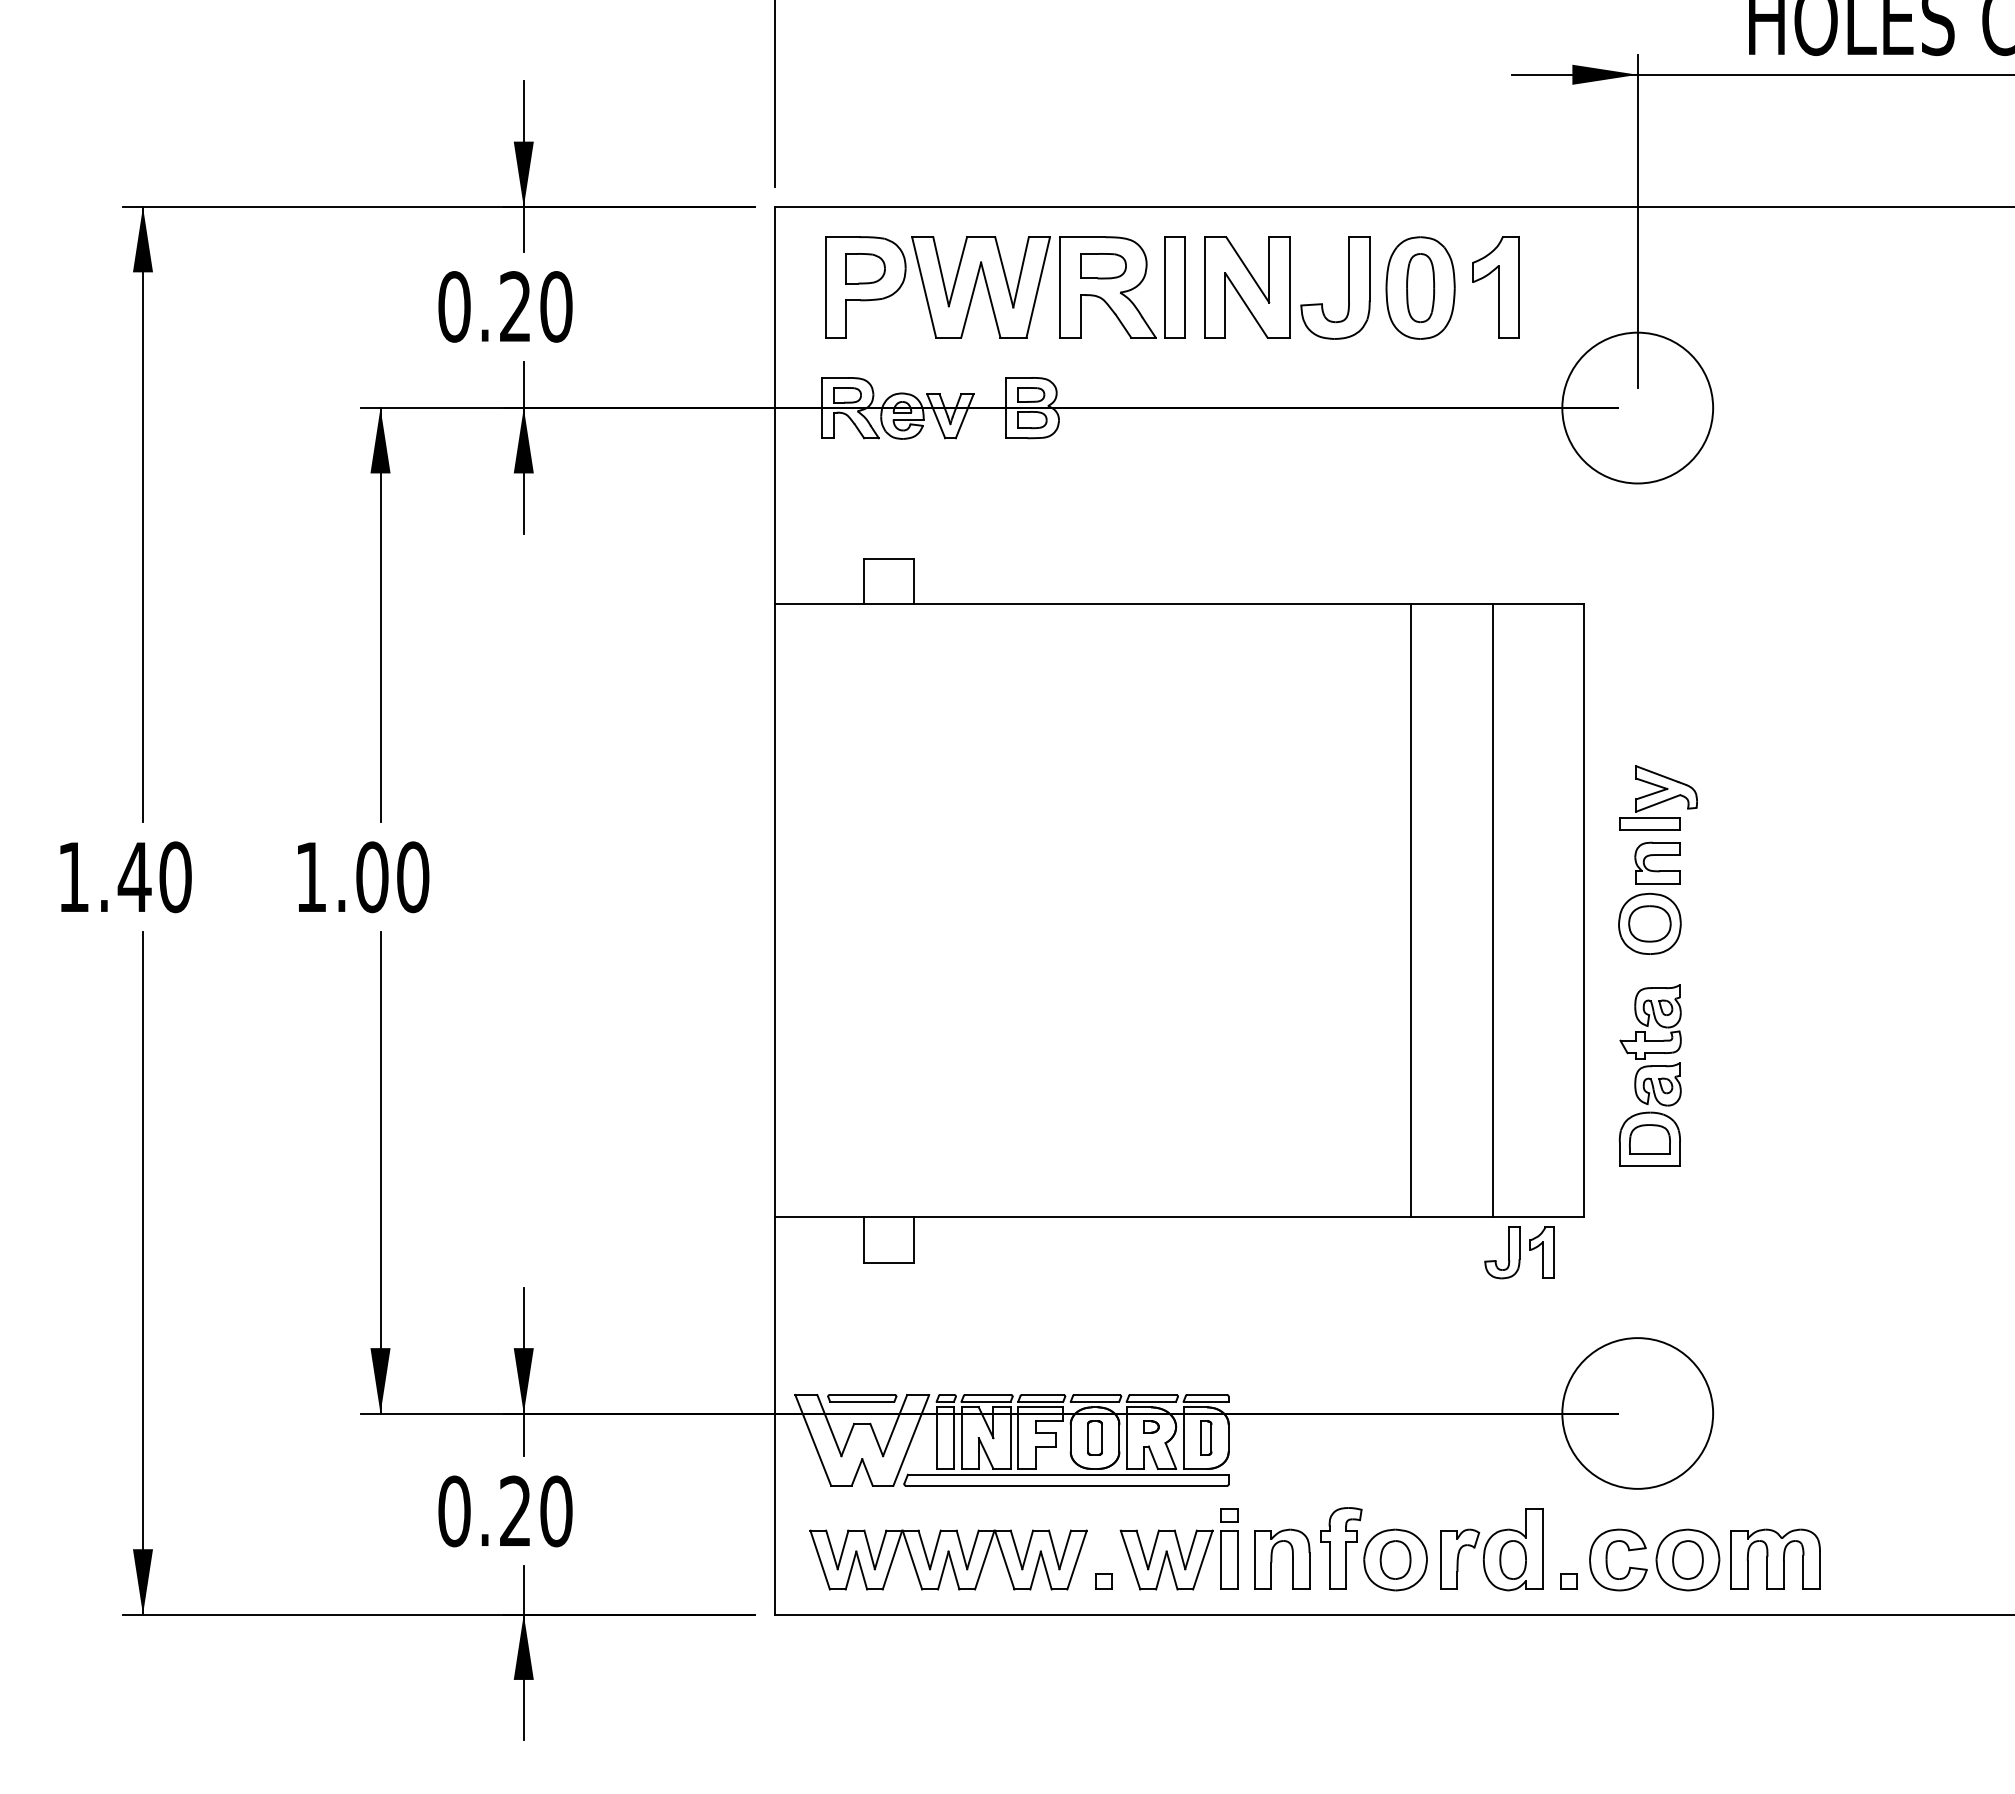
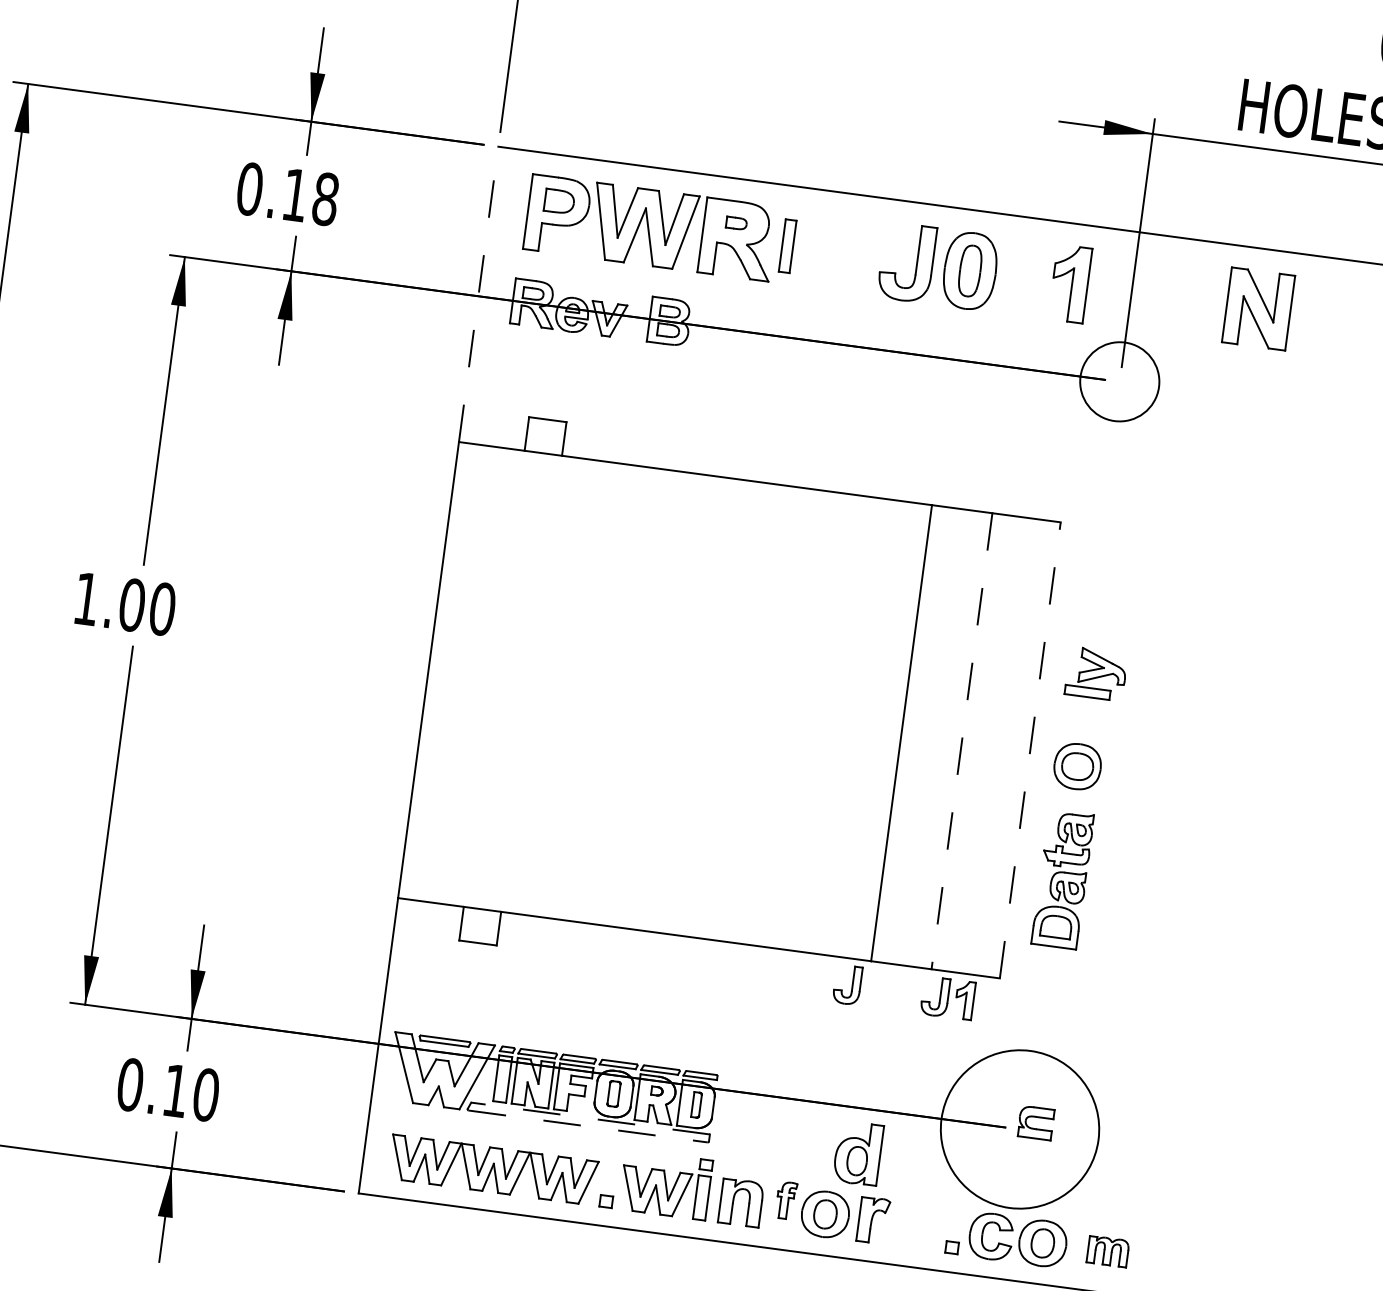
part: (1103, 266) -> (736, 223), size x0.6
part: (1174, 287) -> (787, 246), size x0.7
part: (1247, 287) -> (1258, 309), moved
part: (1495, 287) -> (1069, 283), moved
text: (536, 306) -> (310, 197), 0.20 -> 0.18
line: (775, 405) -> (478, 294), solid -> dashed
circle: (1637, 407) -> (1119, 381), size x0.7
part: (1657, 855) -> (1036, 1117), moved
line: (1492, 910) -> (961, 741), solid -> dashed
line: (1584, 910) -> (1030, 750), solid -> dashed
part: (1384, 1252) -> (847, 984), added
circle: (1637, 1413) -> (1019, 1129), size x1.4
line: (1067, 1474) -> (589, 1118), solid -> dashed
line: (1066, 1485) -> (588, 1126), solid -> dashed
text: (515, 1510) -> (175, 1090), 0.20 -> 0.10
part: (1341, 1548) -> (786, 1200), size x0.6
part: (1513, 1549) -> (858, 1153), moved
part: (1775, 1558) -> (1108, 1250), size x0.6

